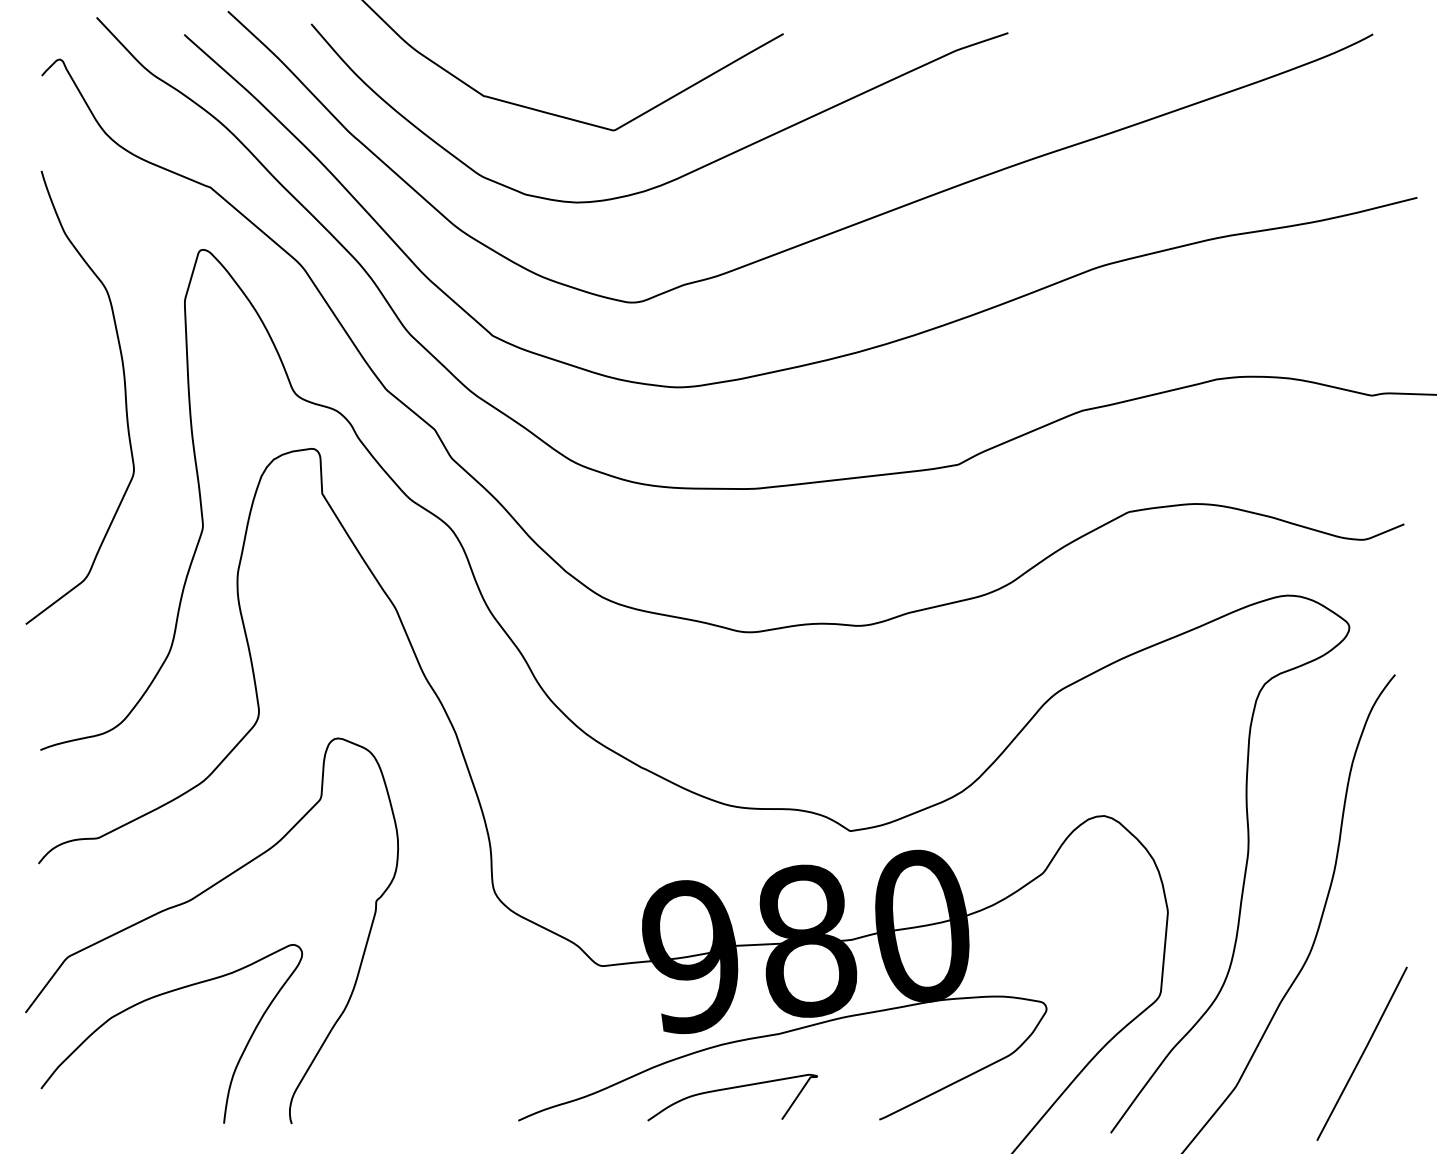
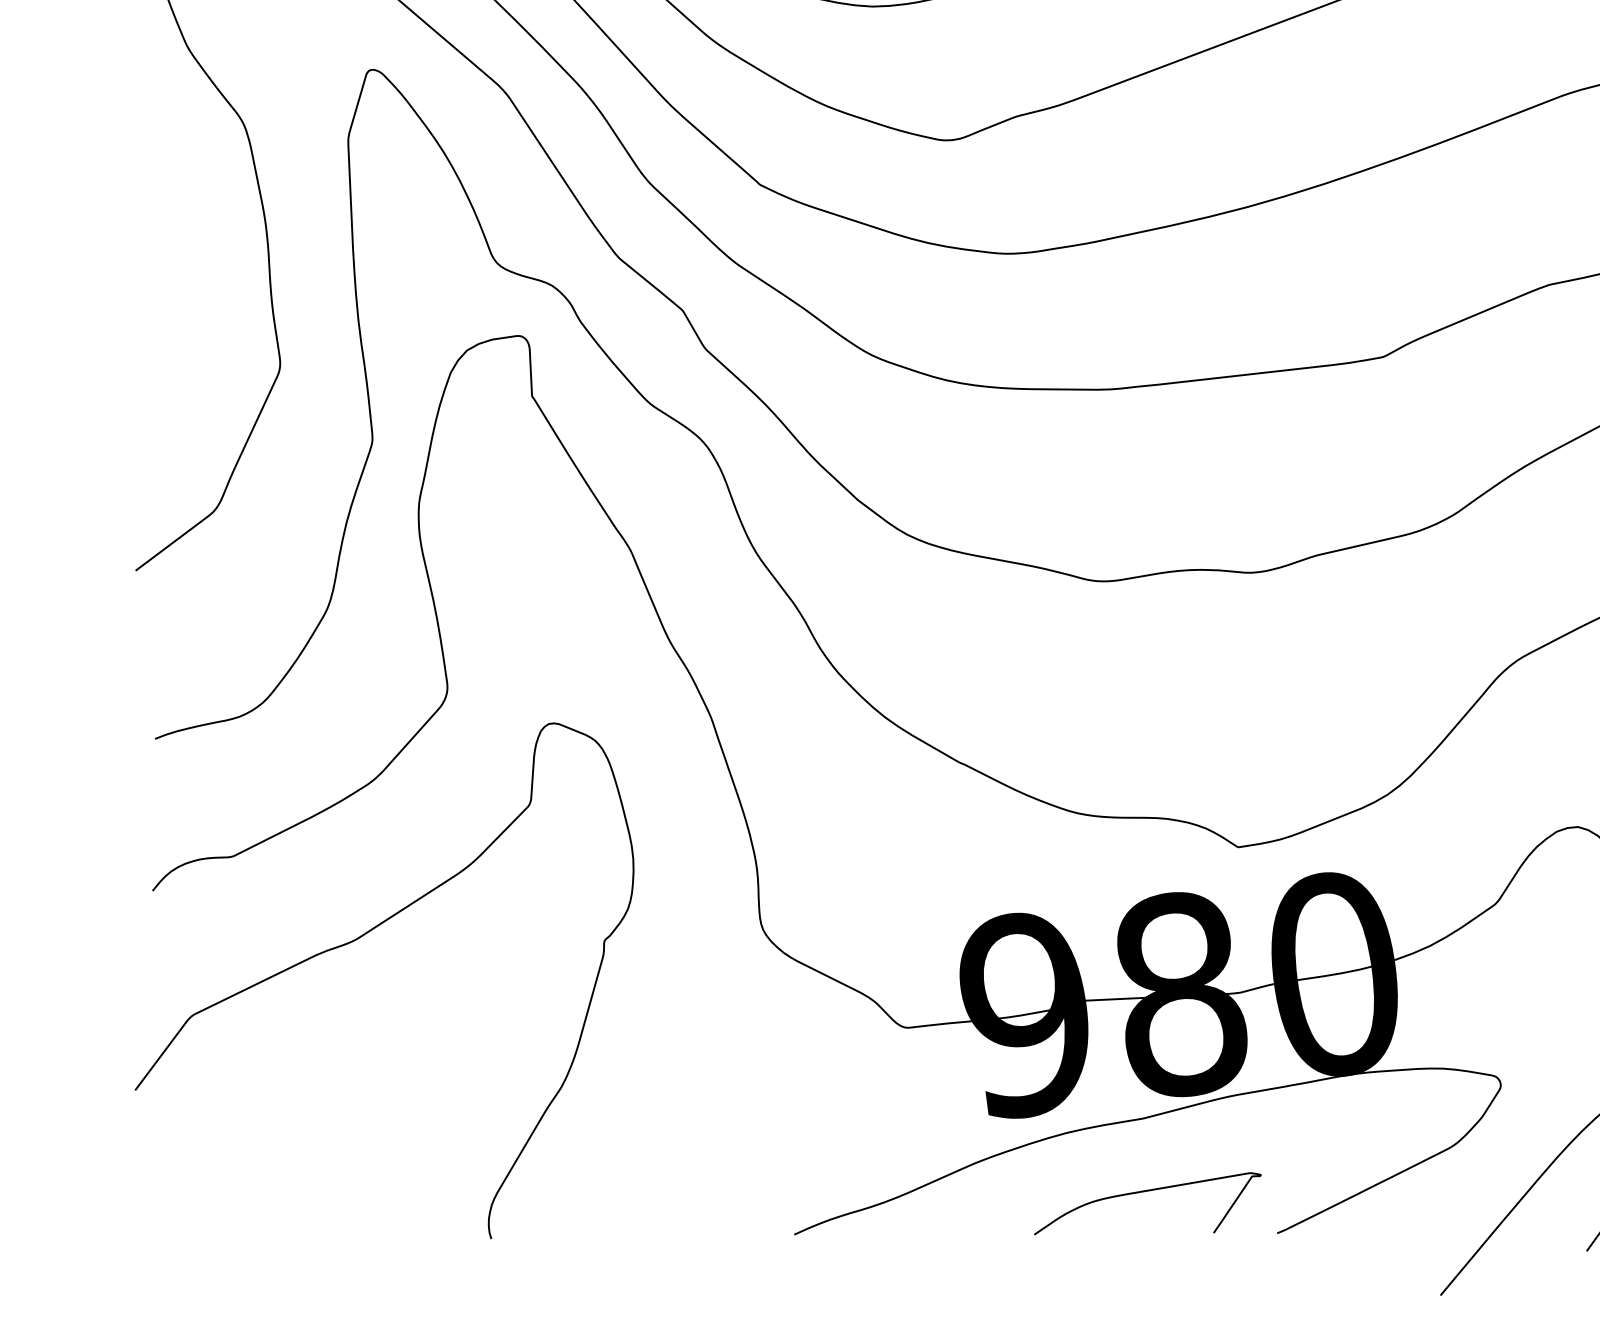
curve: (159, 996) -> (314, 1068), removed
curve: (730, 1089) -> (1144, 1192), moved

